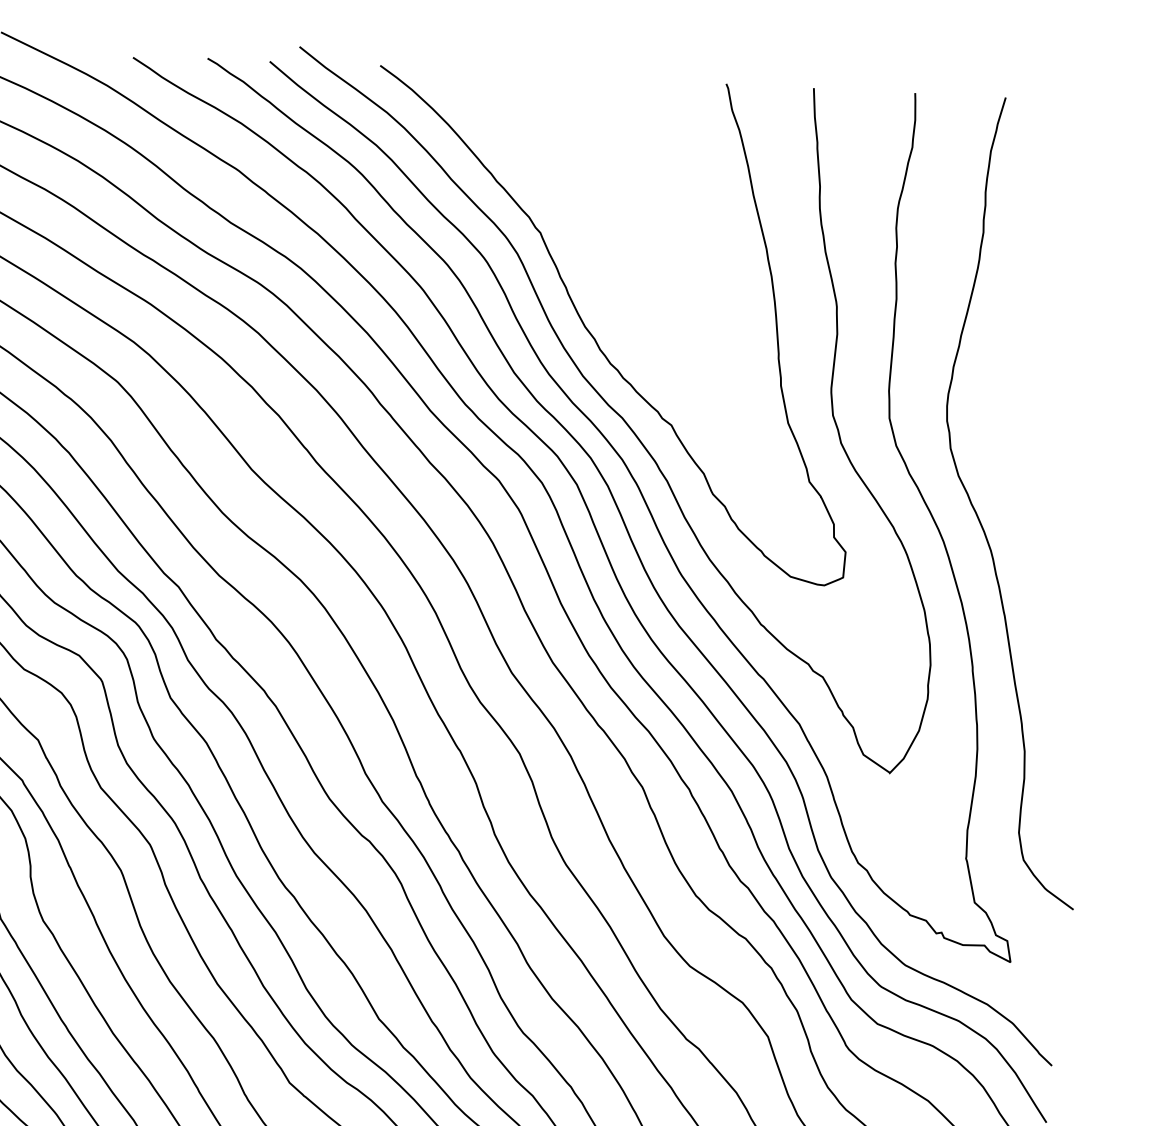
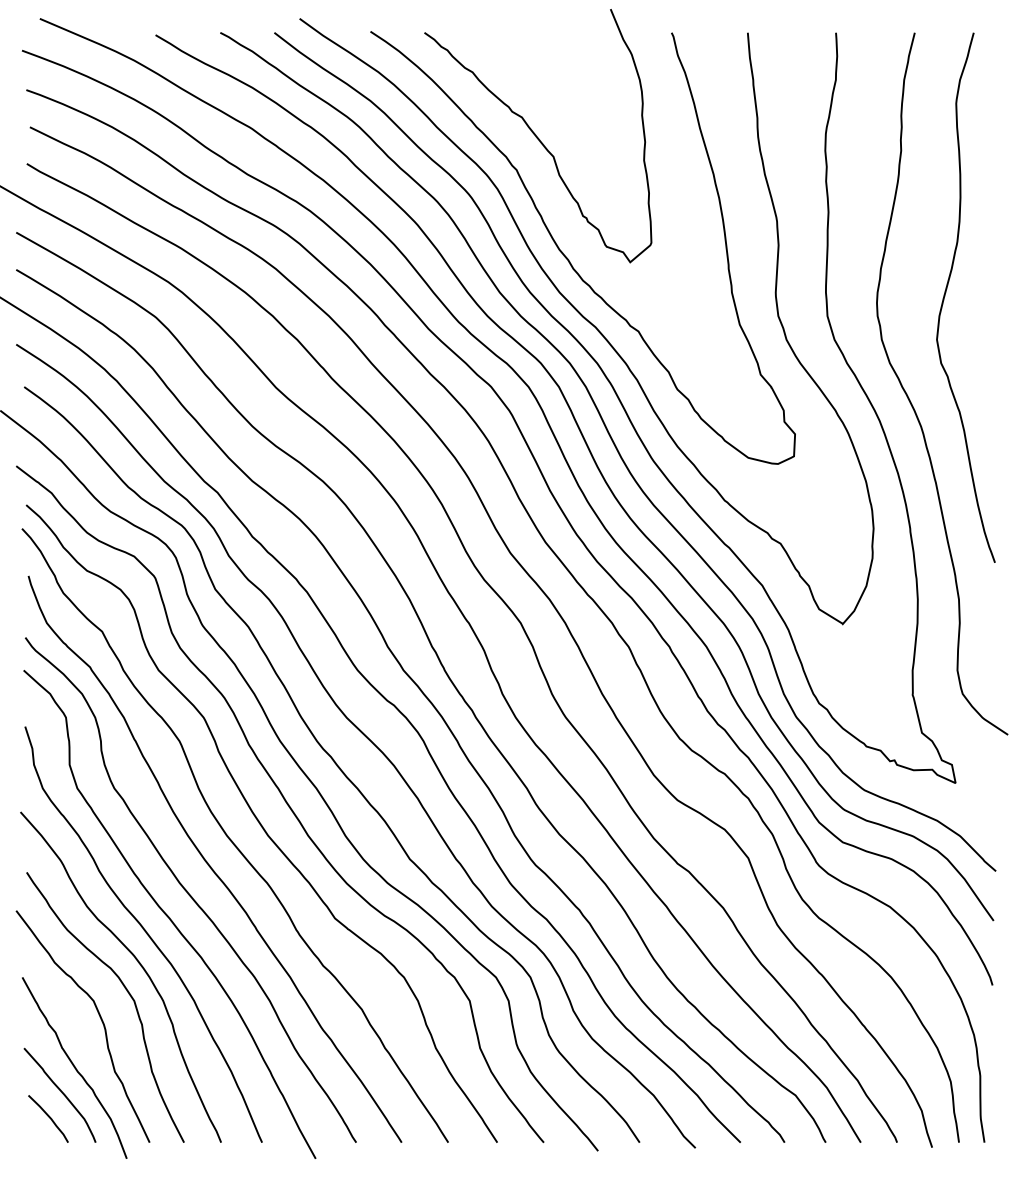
curve: (566, 195) -> (537, 136), added
curve: (1027, 397) -> (946, 292), added

